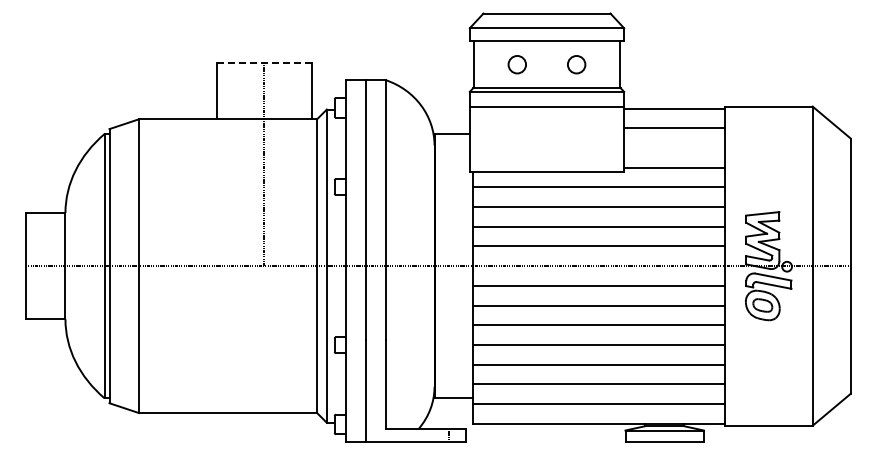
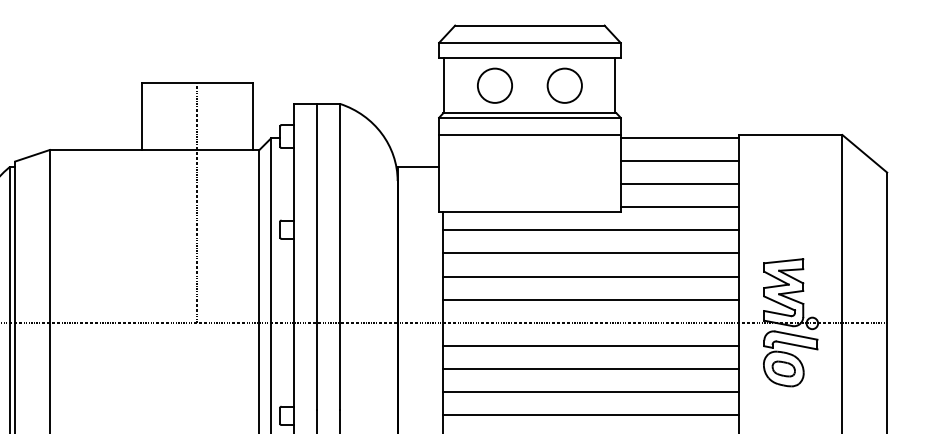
line: (264, 62) -> (197, 83), dashed -> solid
circle: (516, 64) -> (494, 85), size x1.67
circle: (576, 64) -> (564, 85), size x1.67
line: (674, 148) -> (679, 184), added

